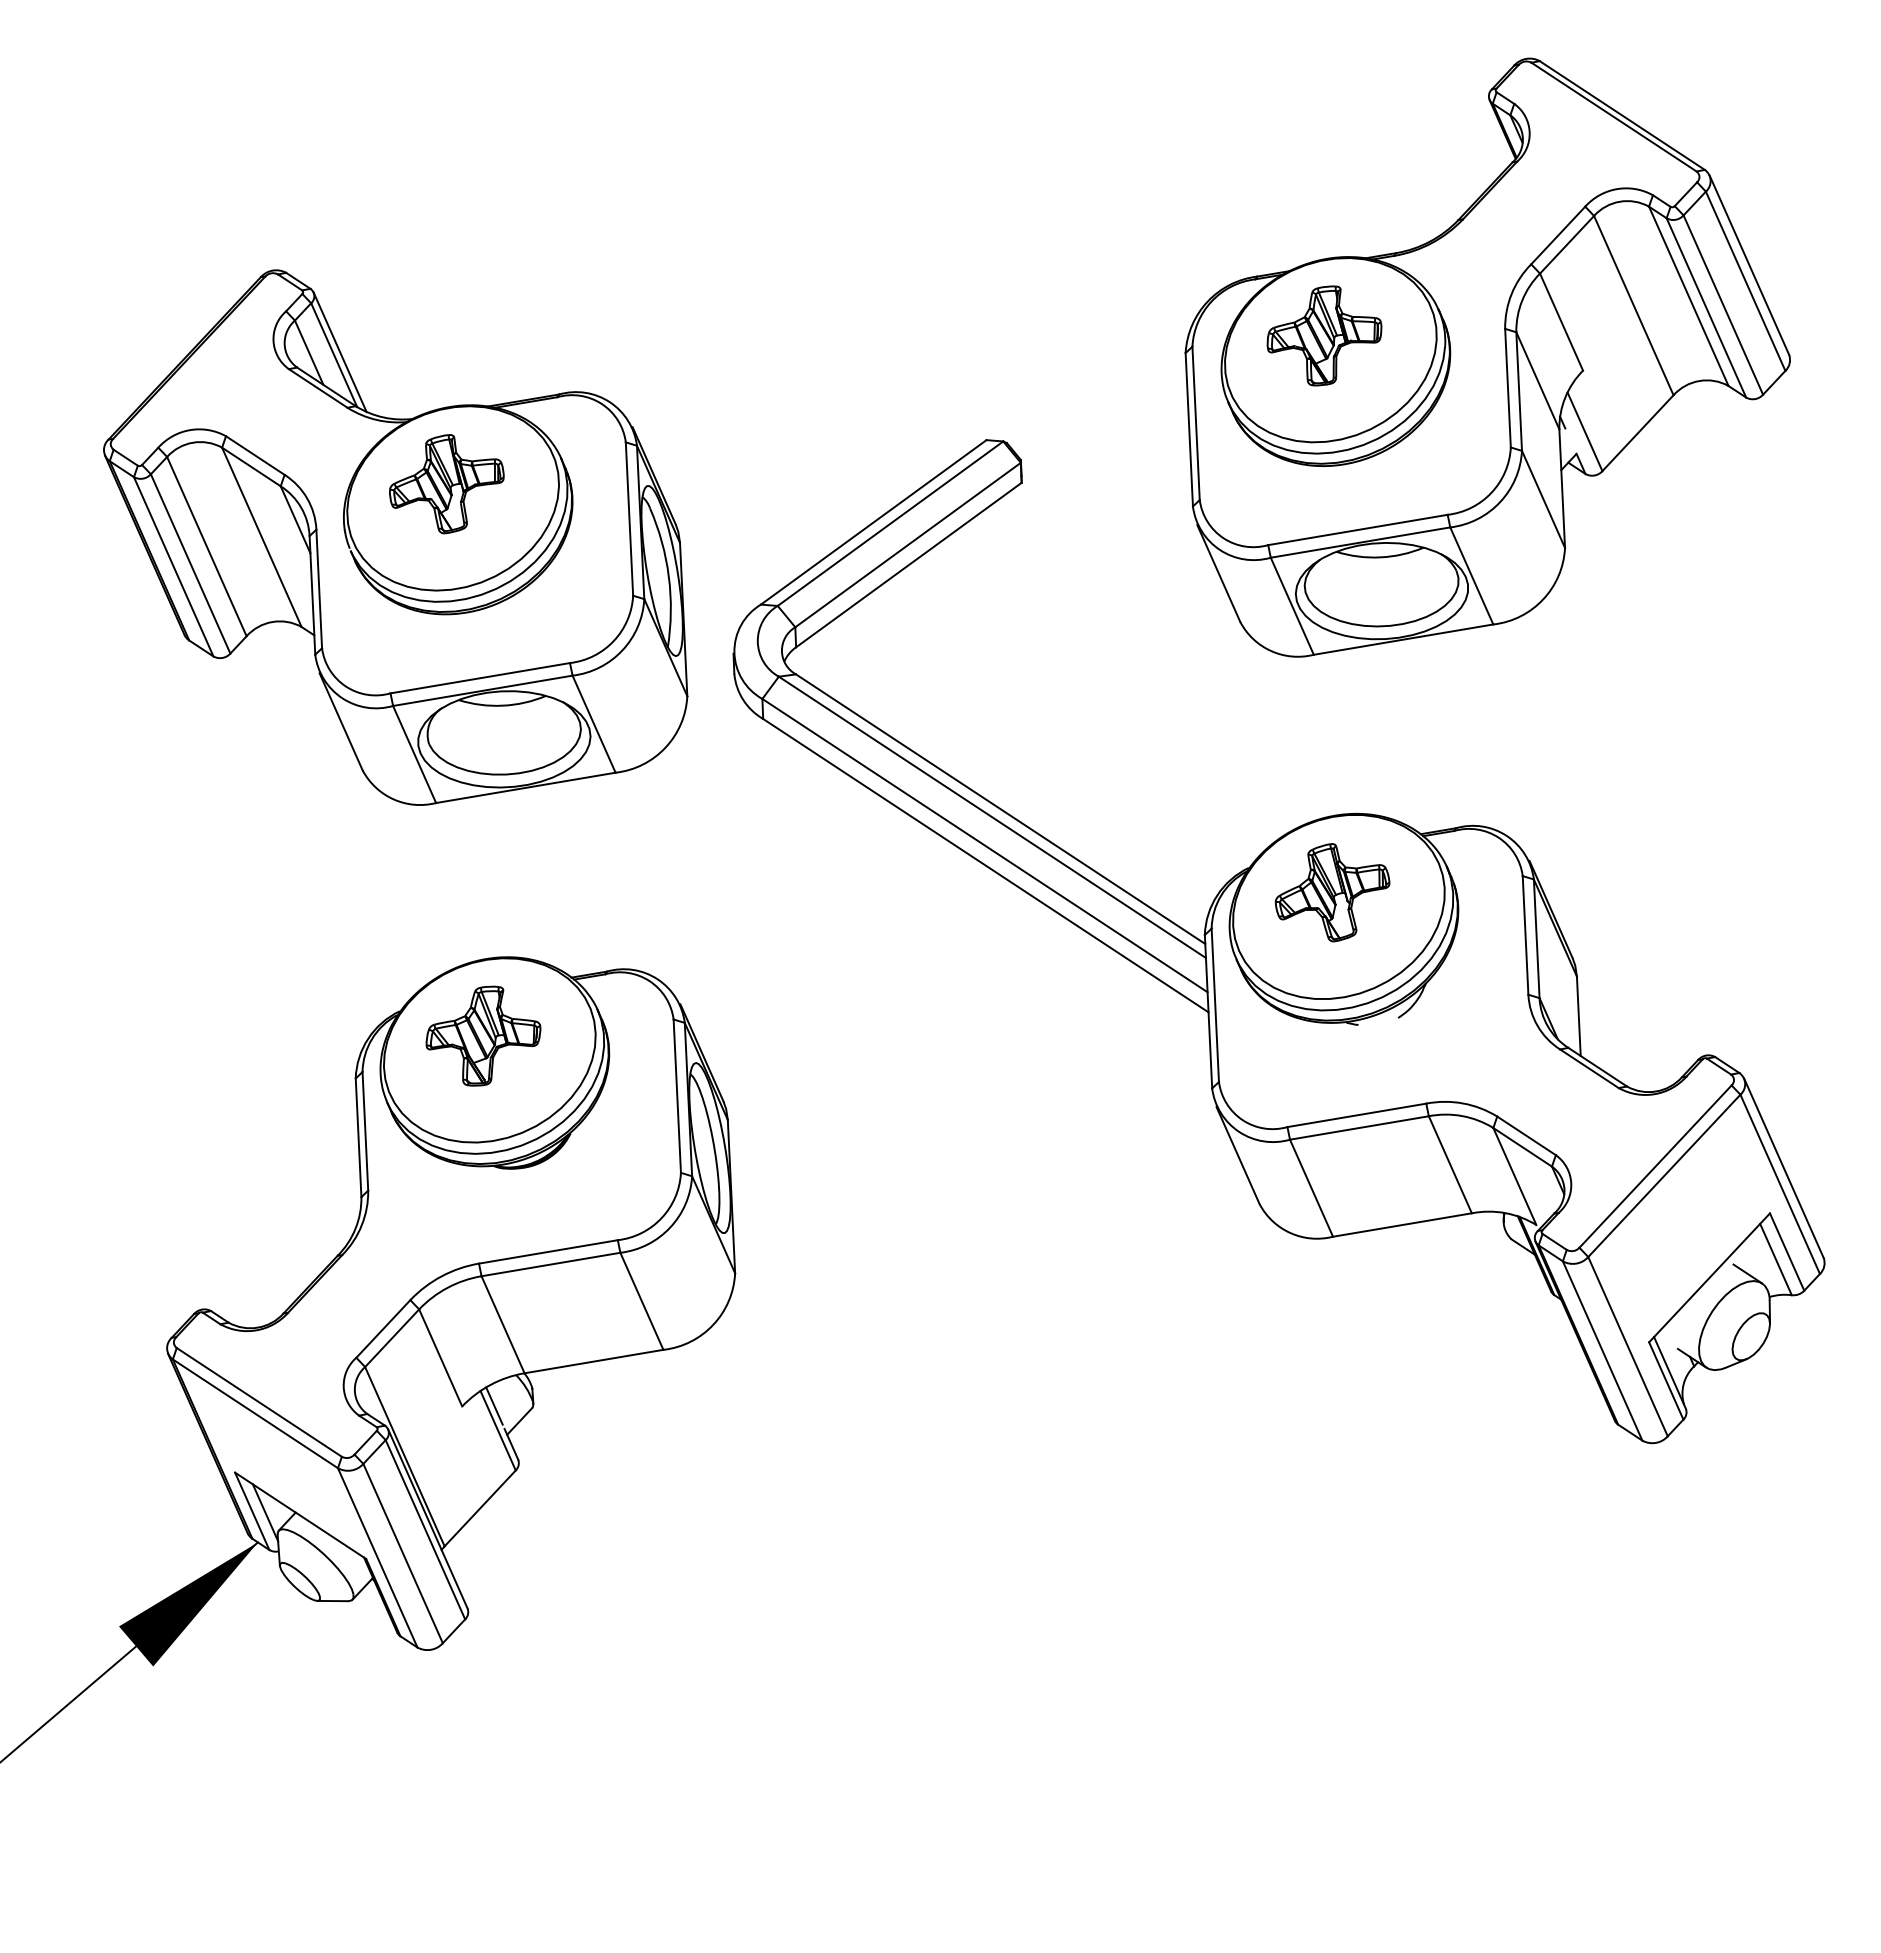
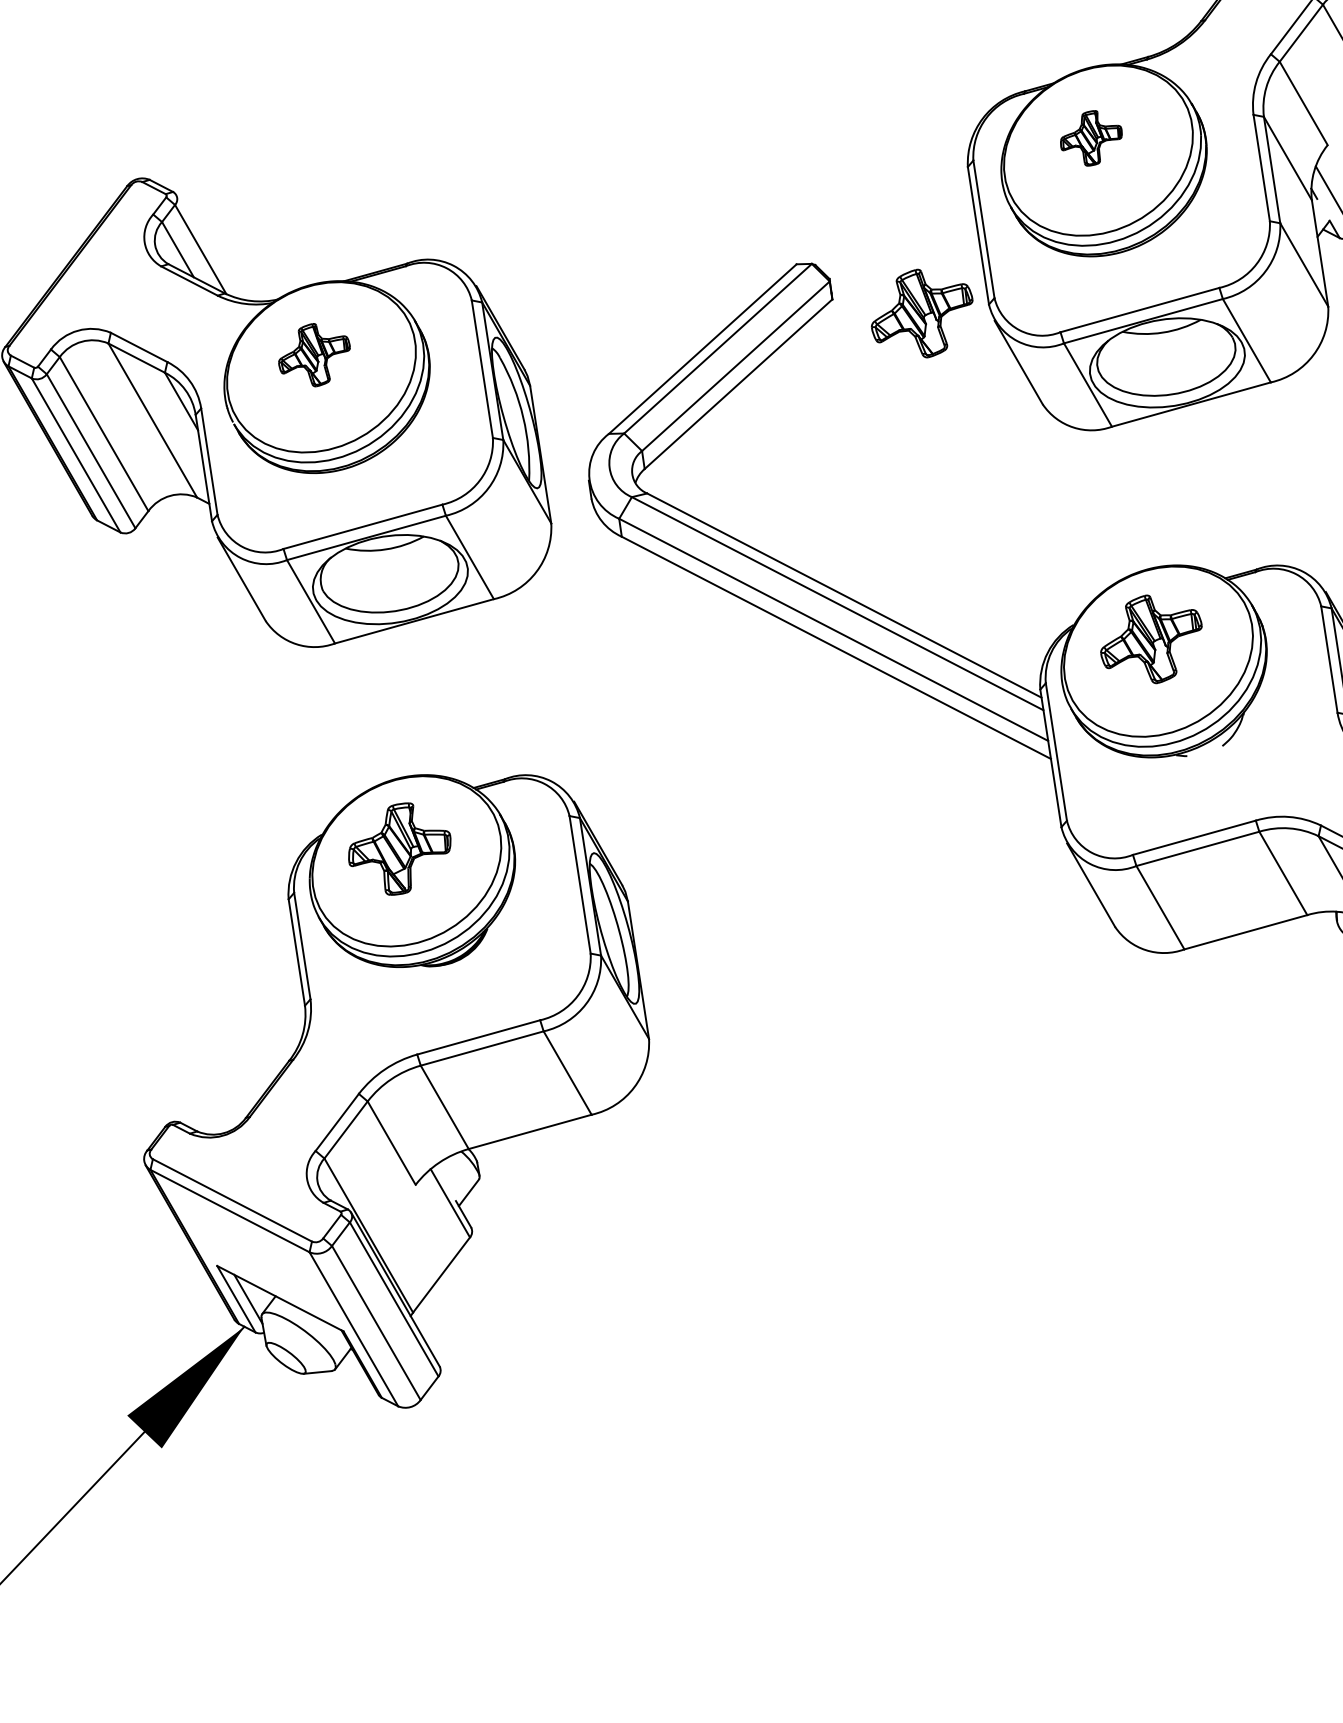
part: (1324, 335) -> (1091, 137), size x0.6
line: (339, 352) -> (205, 246), removed
part: (446, 484) -> (314, 355), size x0.7
part: (1118, 508) -> (922, 313), added
line: (494, 1405) -> (444, 1180), removed

